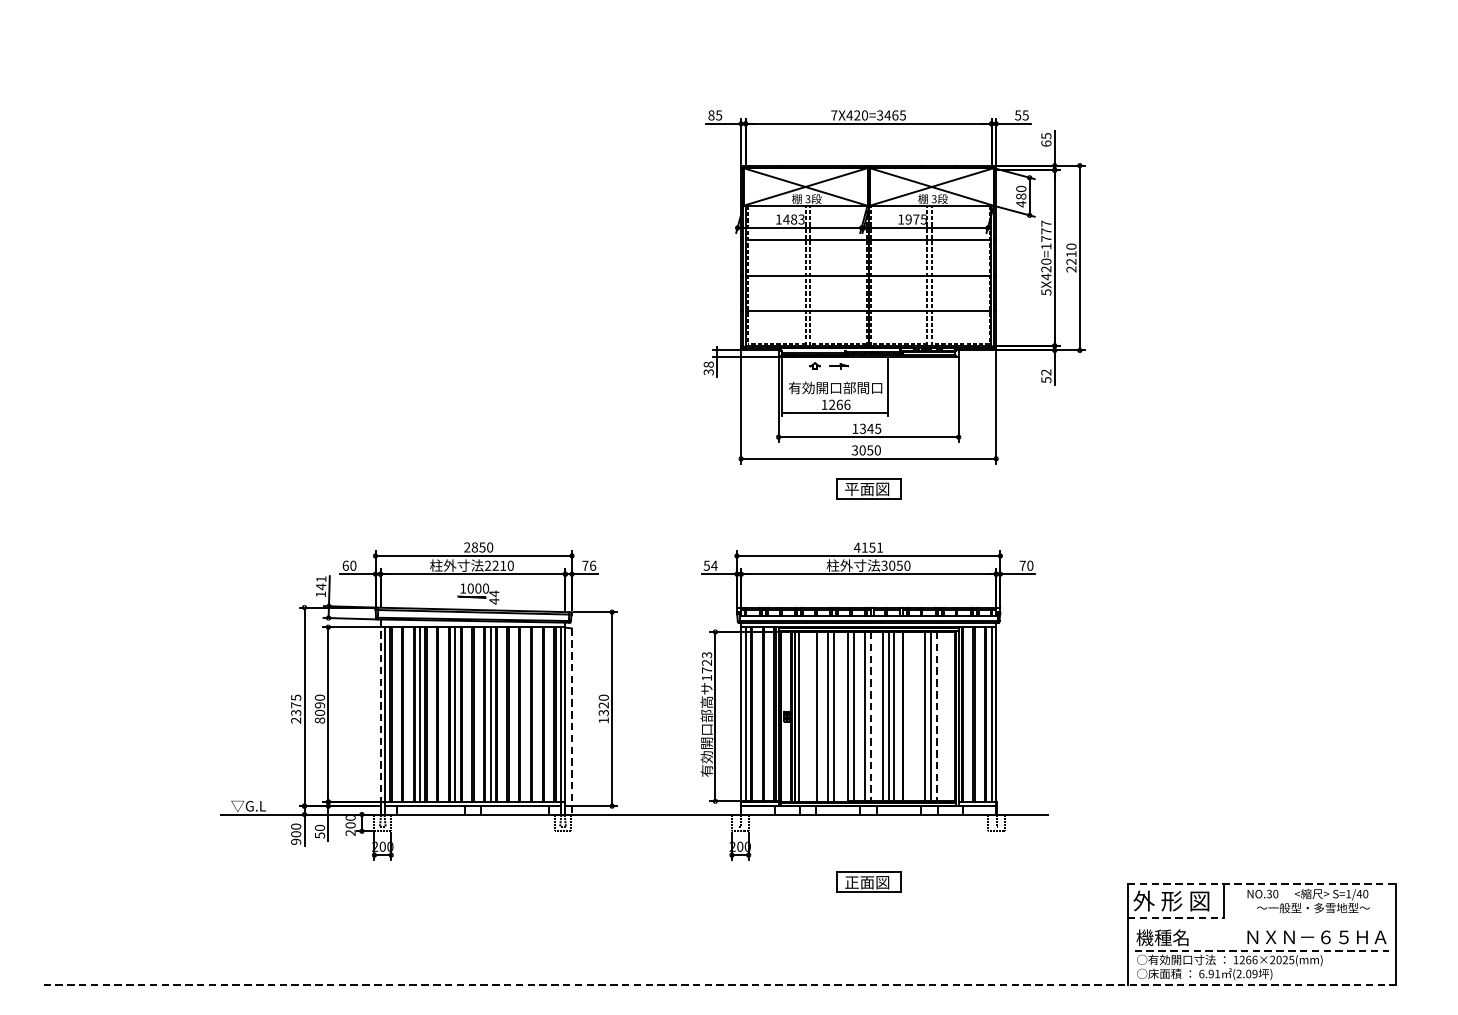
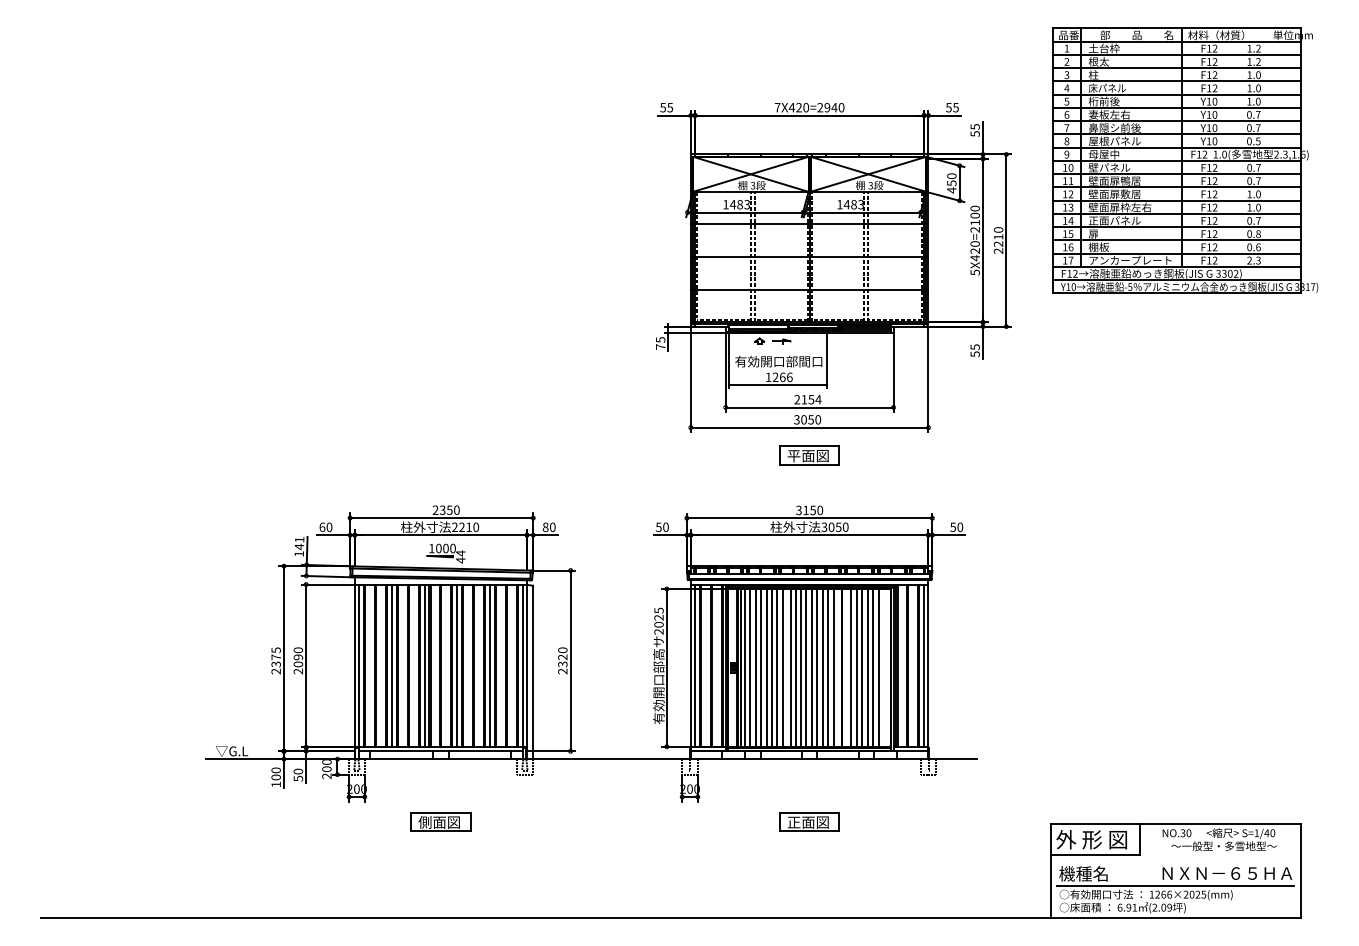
text: (711, 115) -> (663, 107), 85 -> 55
text: (891, 115) -> (830, 107), 7X420=3465 -> 7X420=2940
text: (1045, 143) -> (974, 133), 65 -> 55
part: (1272, 172) -> (1185, 160), added
text: (1020, 196) -> (951, 183), 480 -> 450
text: (915, 219) -> (853, 204), 1975 -> 1483
text: (1045, 234) -> (974, 218), 5X420=1777 -> 5X420=2100
text: (708, 368) -> (660, 343), 38 -> 75
text: (1045, 372) -> (974, 347), 52 -> 55
text: (866, 428) -> (807, 399), 1345 -> 2154
text: (474, 546) -> (442, 509), 2850 -> 2350
text: (868, 547) -> (809, 510), 4151 -> 3150
text: (588, 565) -> (548, 527), 76 -> 80
text: (713, 565) -> (665, 527), 54 -> 50
text: (1023, 565) -> (953, 527), 70 -> 50
text: (706, 665) -> (658, 620), 1723 -> 2025
line: (525, 714) -> (489, 665), added
line: (805, 716) -> (750, 667), added
line: (810, 716) -> (755, 667), added
line: (822, 716) -> (766, 667), added
line: (839, 716) -> (782, 667), added
line: (858, 716) -> (800, 667), added
line: (870, 716) -> (811, 667), dashed -> solid
line: (877, 716) -> (817, 667), added
line: (913, 716) -> (851, 667), added
line: (918, 716) -> (856, 667), added
line: (937, 716) -> (873, 667), dashed -> solid
line: (942, 716) -> (878, 667), added
line: (380, 717) -> (354, 668), dashed -> solid
text: (320, 720) -> (298, 671), 8090 -> 2090
text: (603, 720) -> (562, 671), 1320 -> 2320
line: (572, 721) -> (533, 672), dashed -> solid
text: (295, 841) -> (275, 784), 900 -> 100
part: (472, 881) -> (440, 821), added
line: (1261, 884) -> (1175, 824), dashed -> solid
line: (1175, 917) -> (1095, 855), dashed -> solid
line: (1262, 951) -> (1176, 886), dashed -> solid
line: (719, 984) -> (670, 917), dashed -> solid

